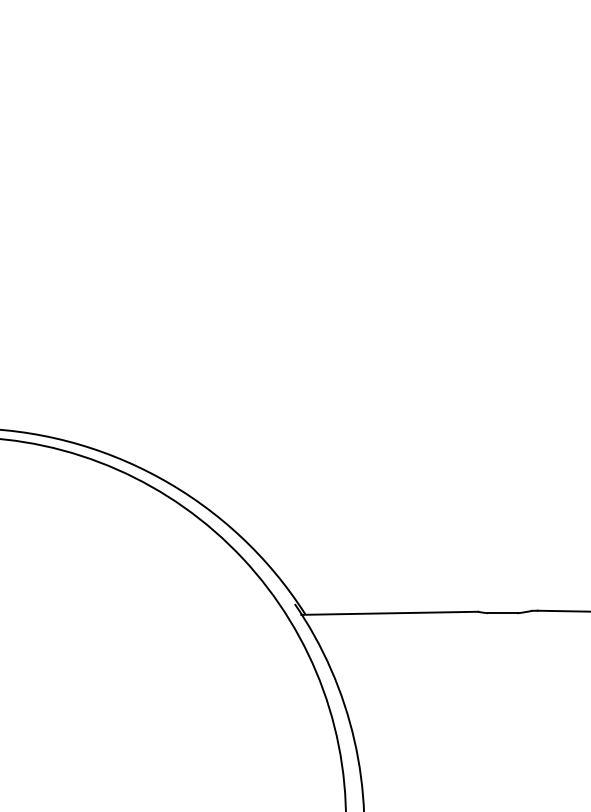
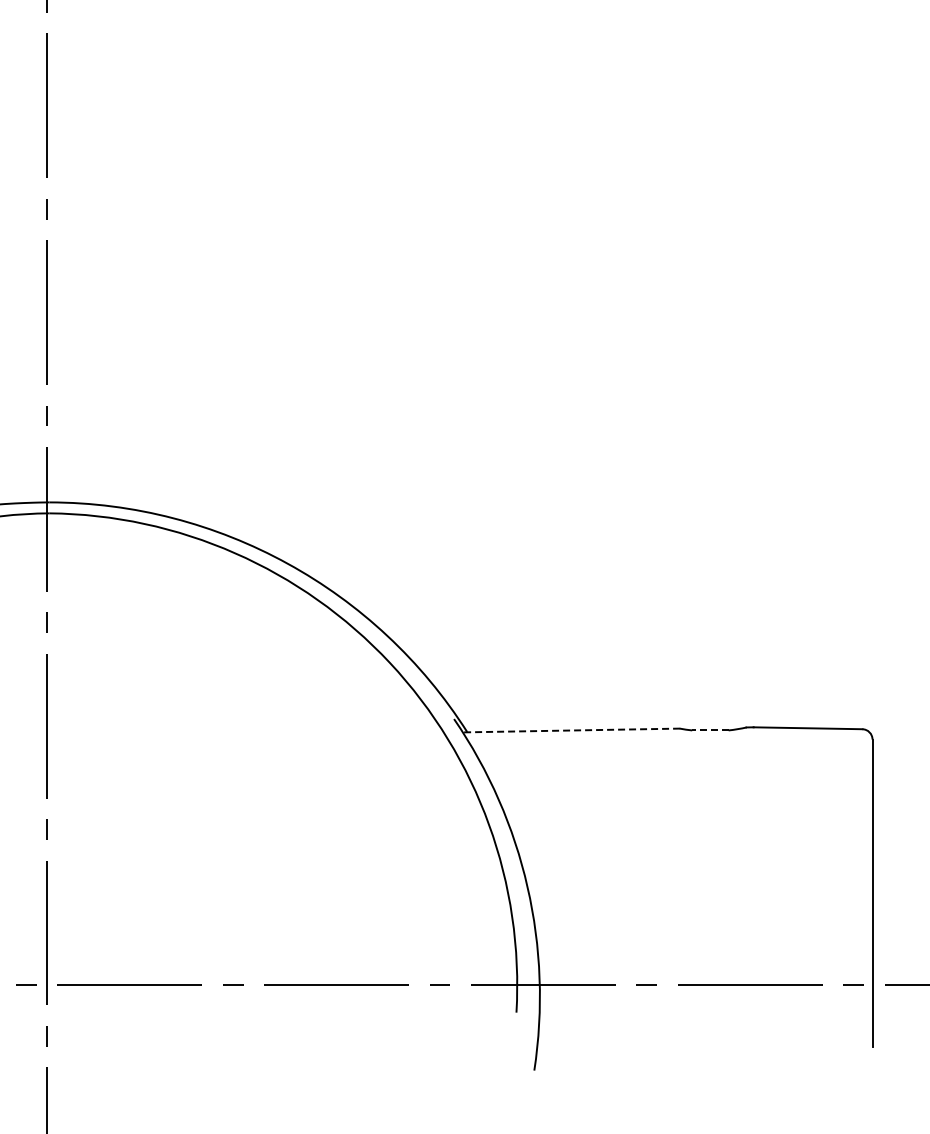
line: (389, 613) -> (570, 730), solid -> dashed
line: (501, 613) -> (709, 730), solid -> dashed

